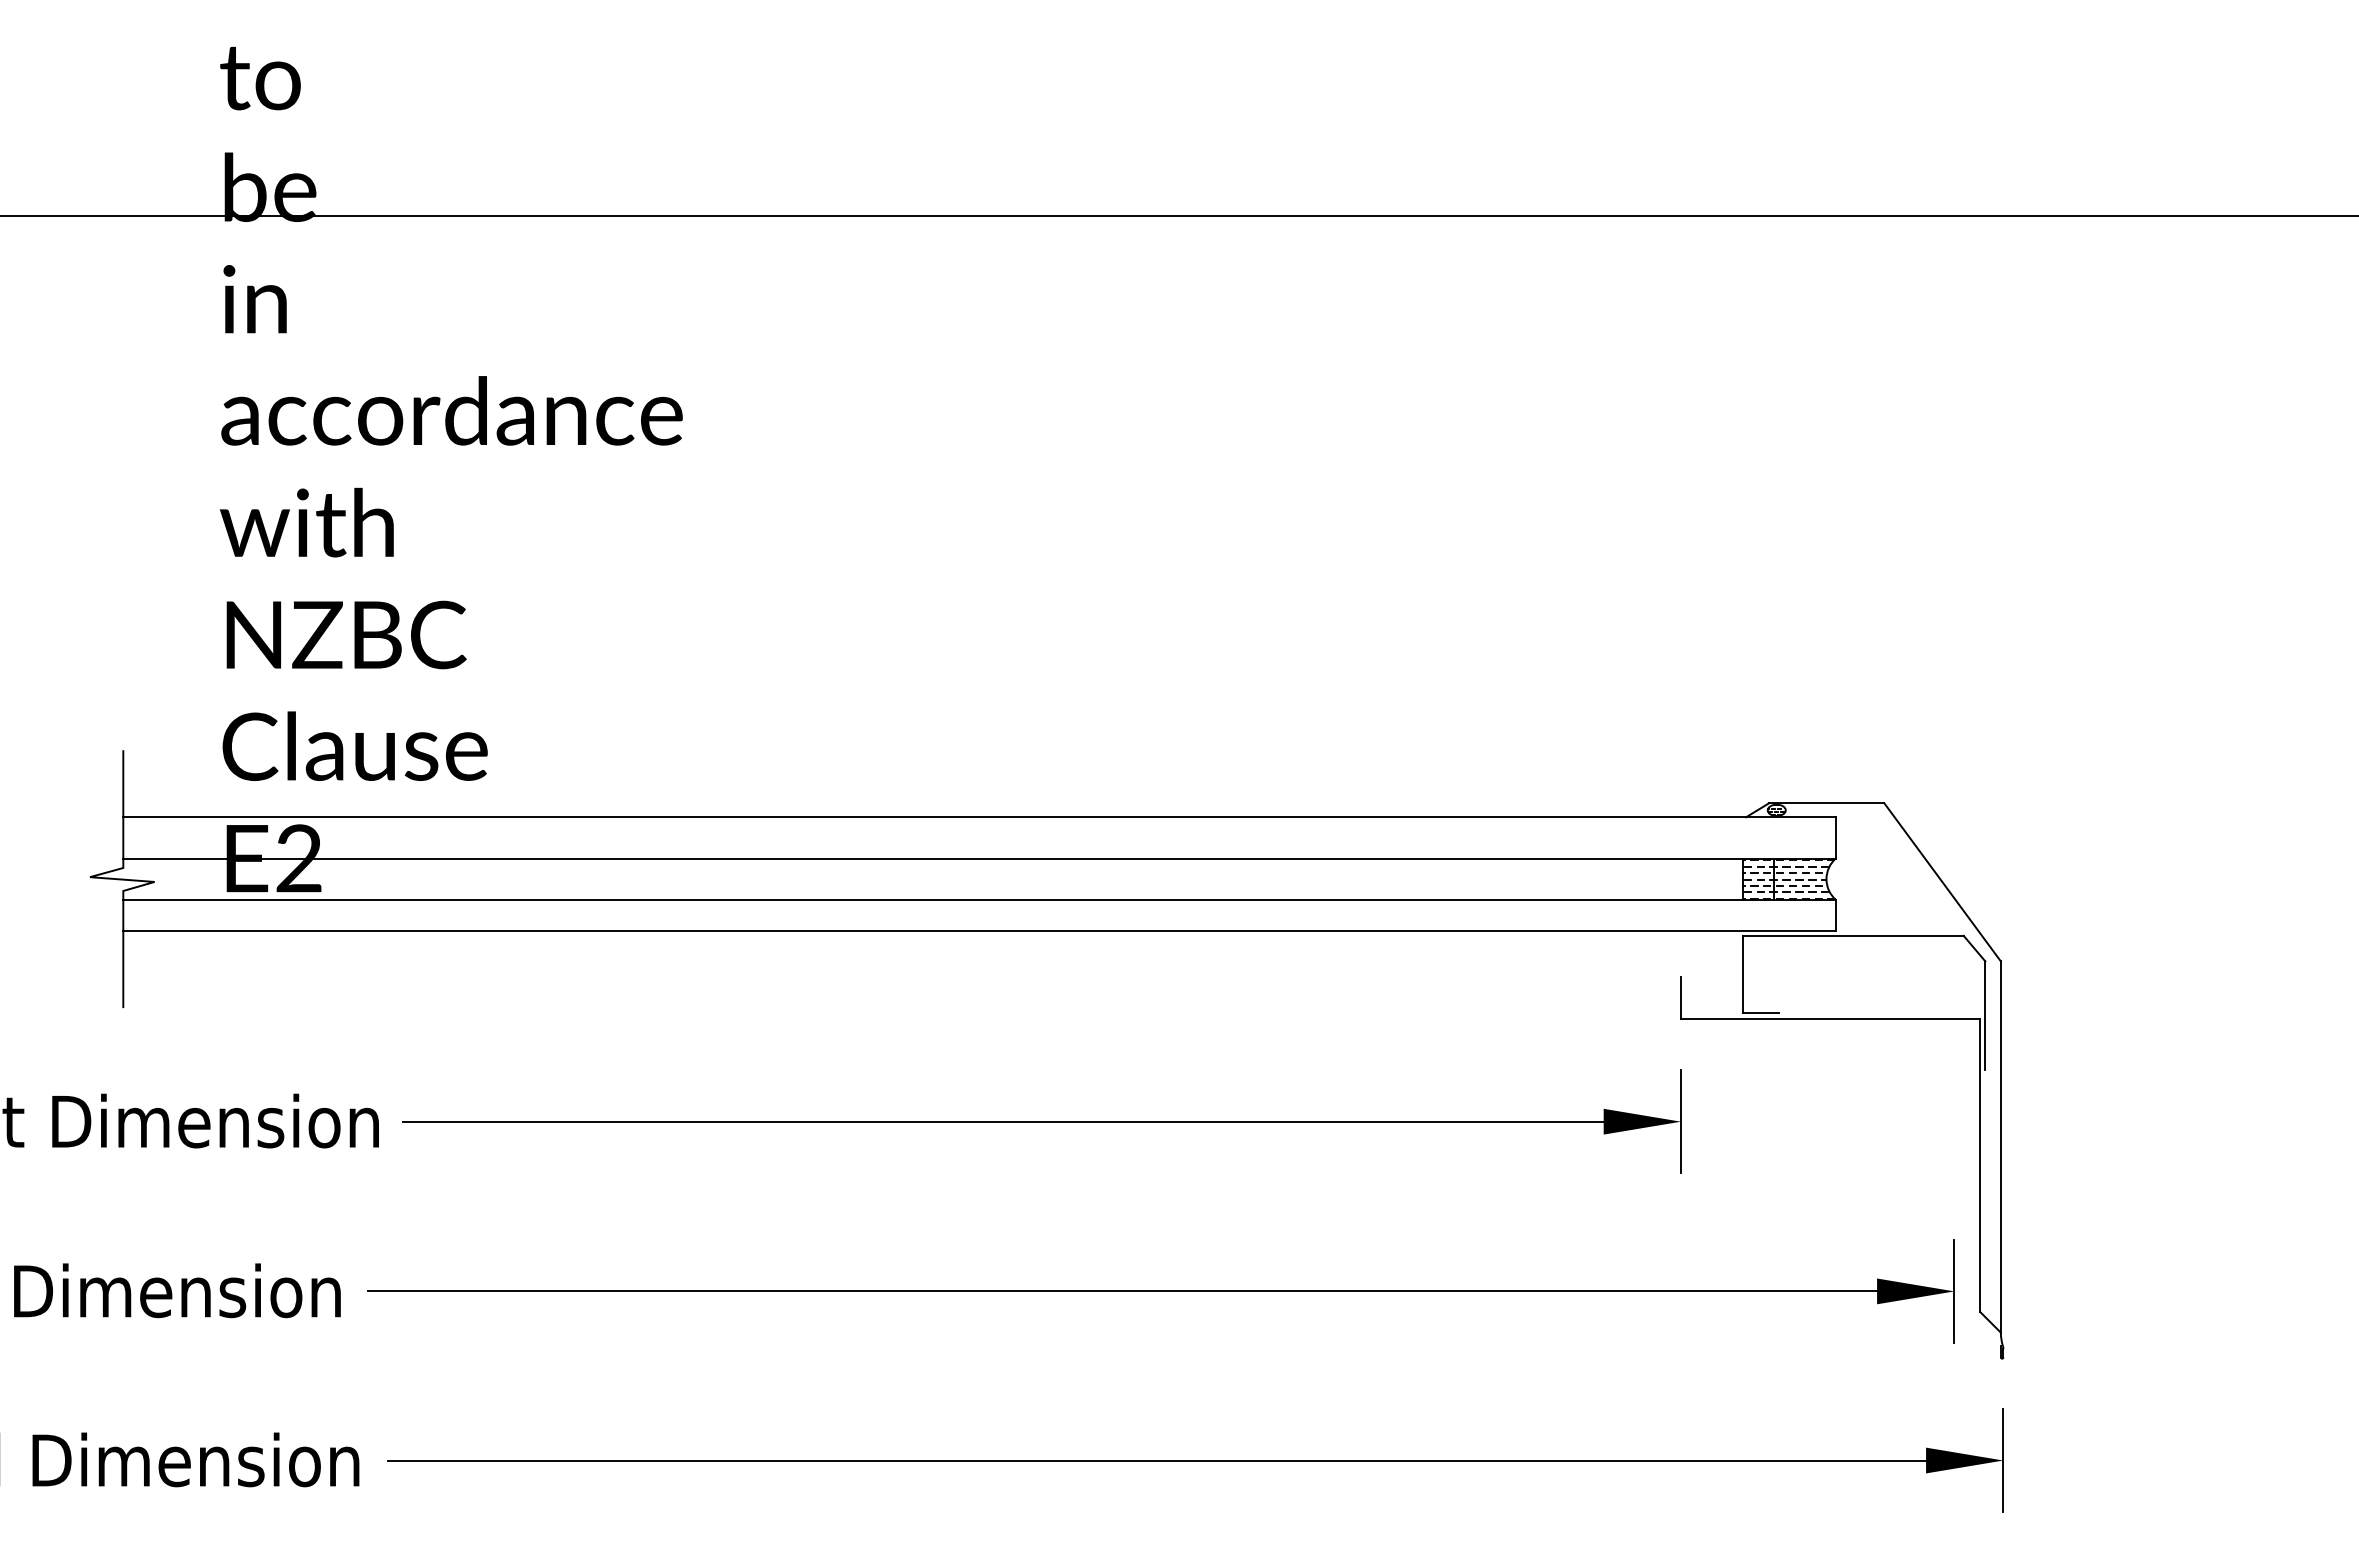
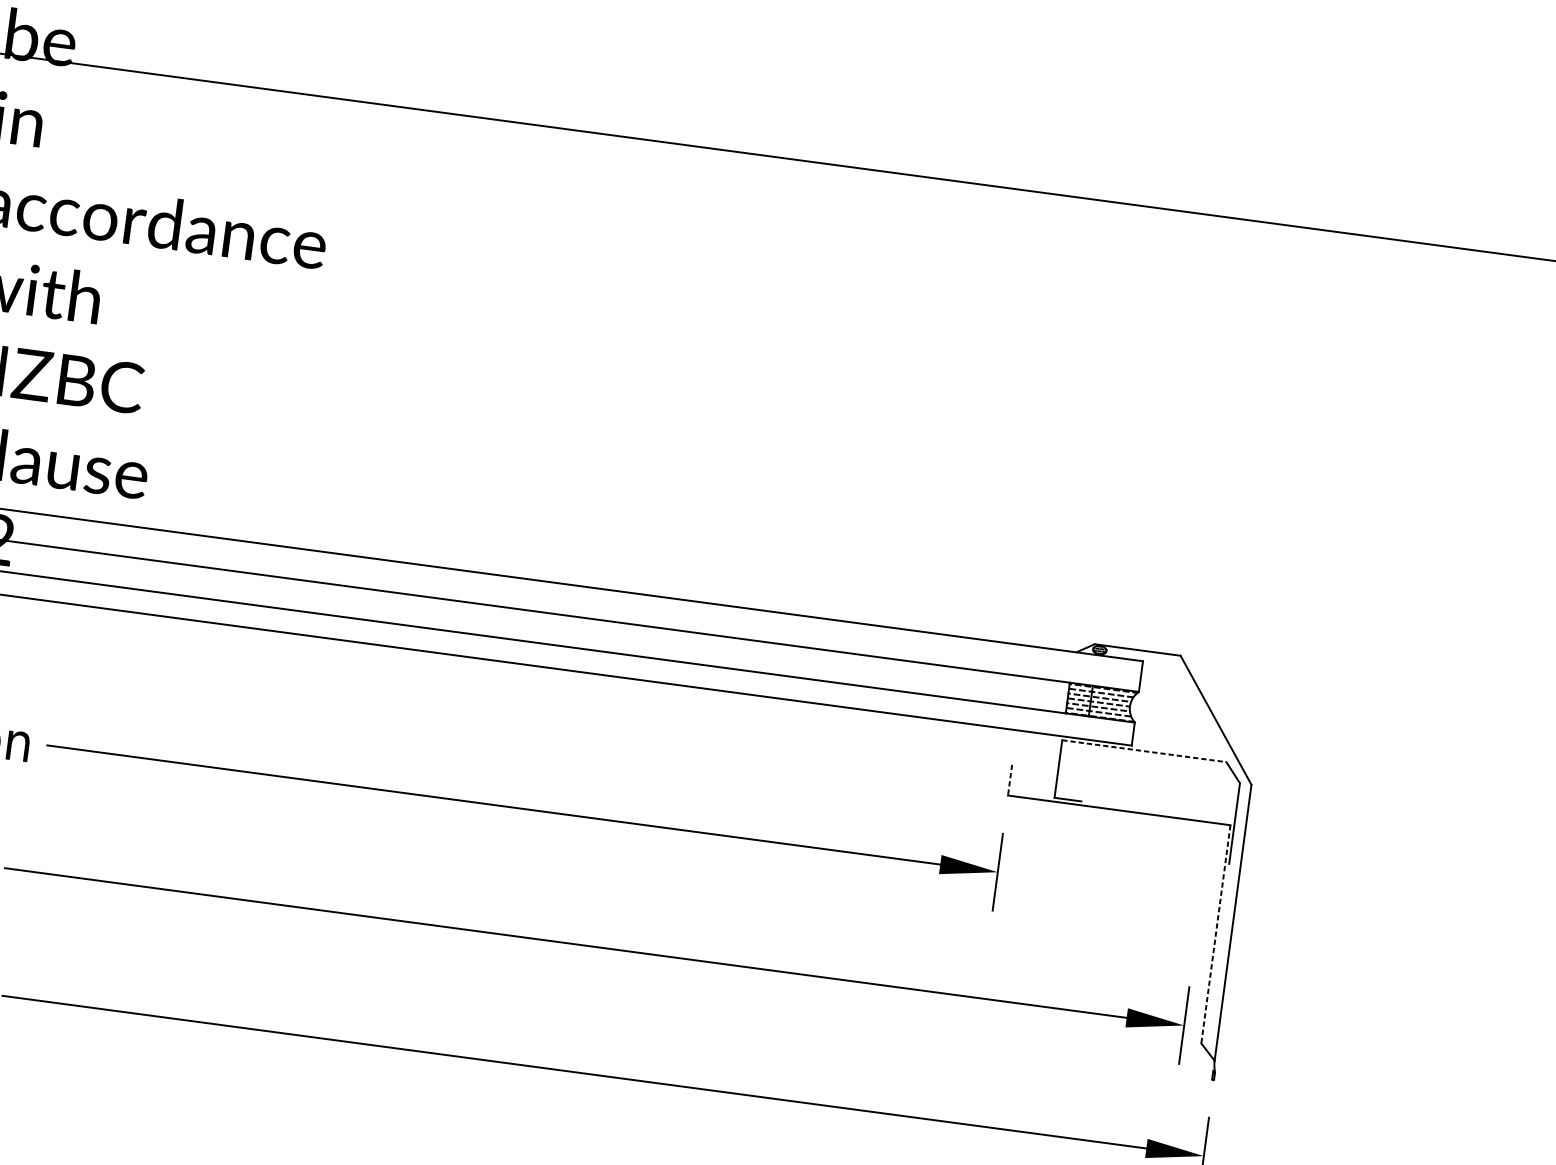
line: (1853, 935) -> (1144, 750), solid -> dashed
line: (1681, 997) -> (1010, 779), solid -> dashed
line: (1980, 1165) -> (1216, 934), solid -> dashed

